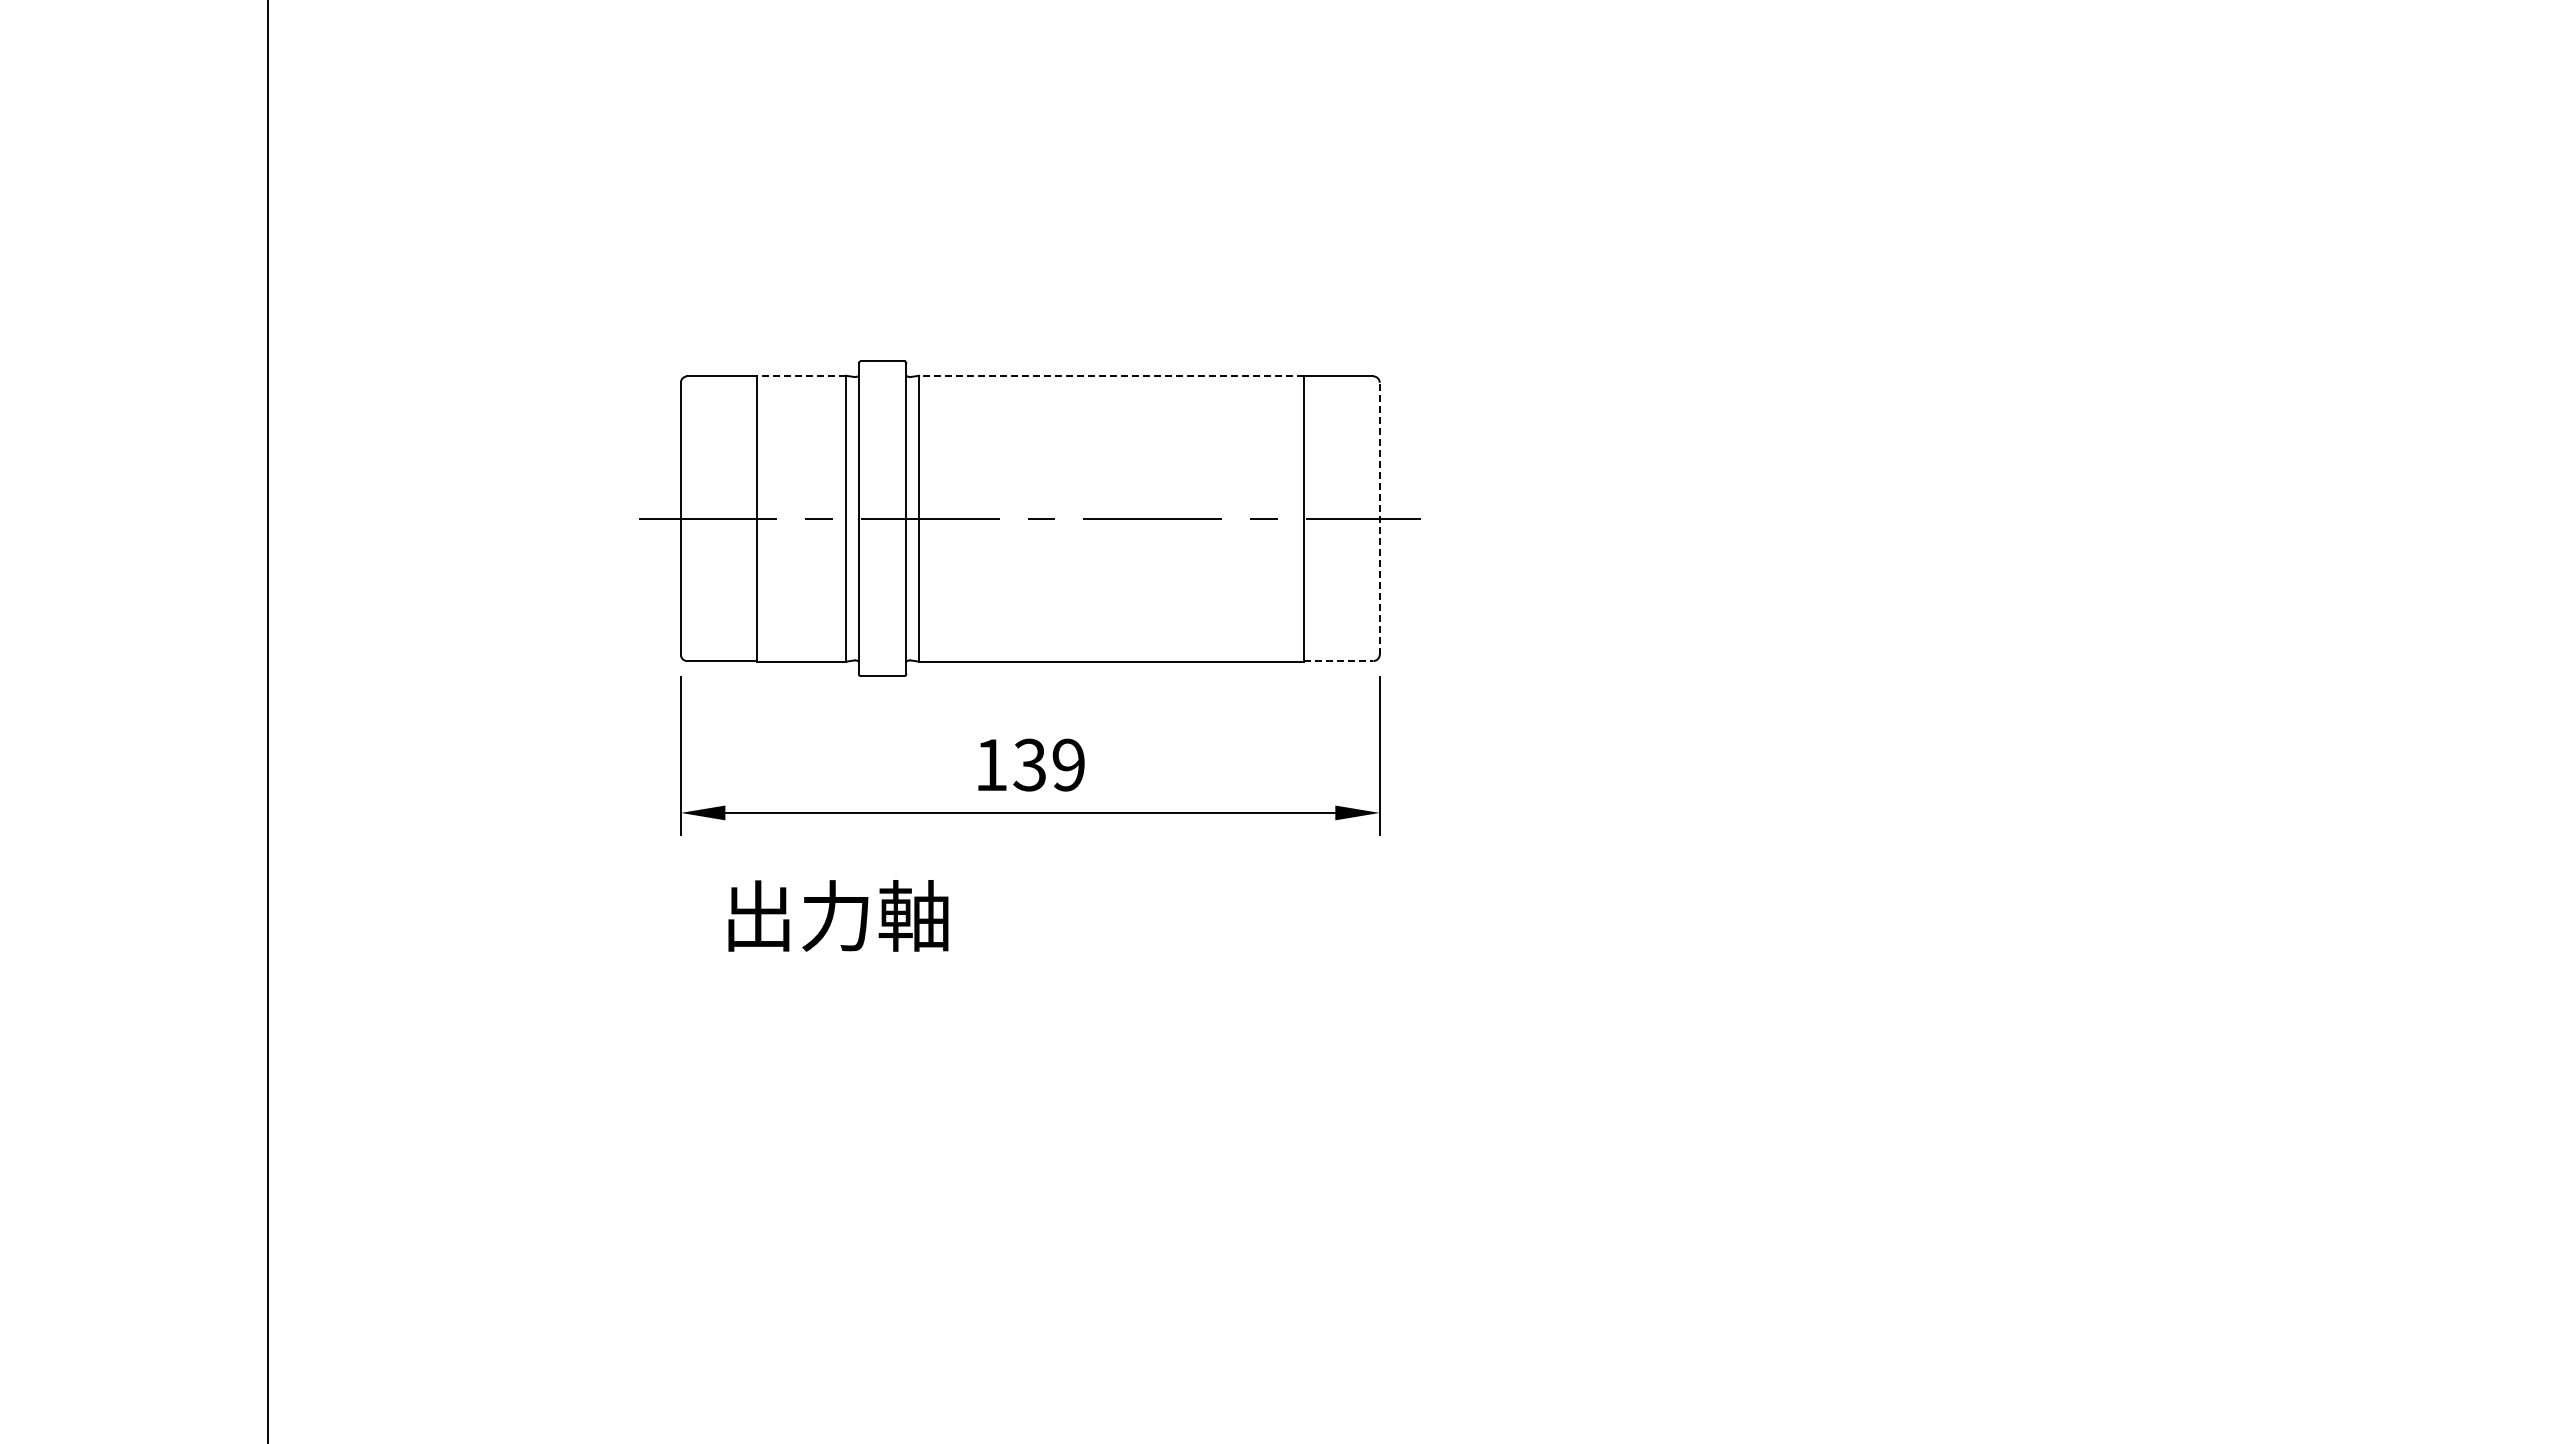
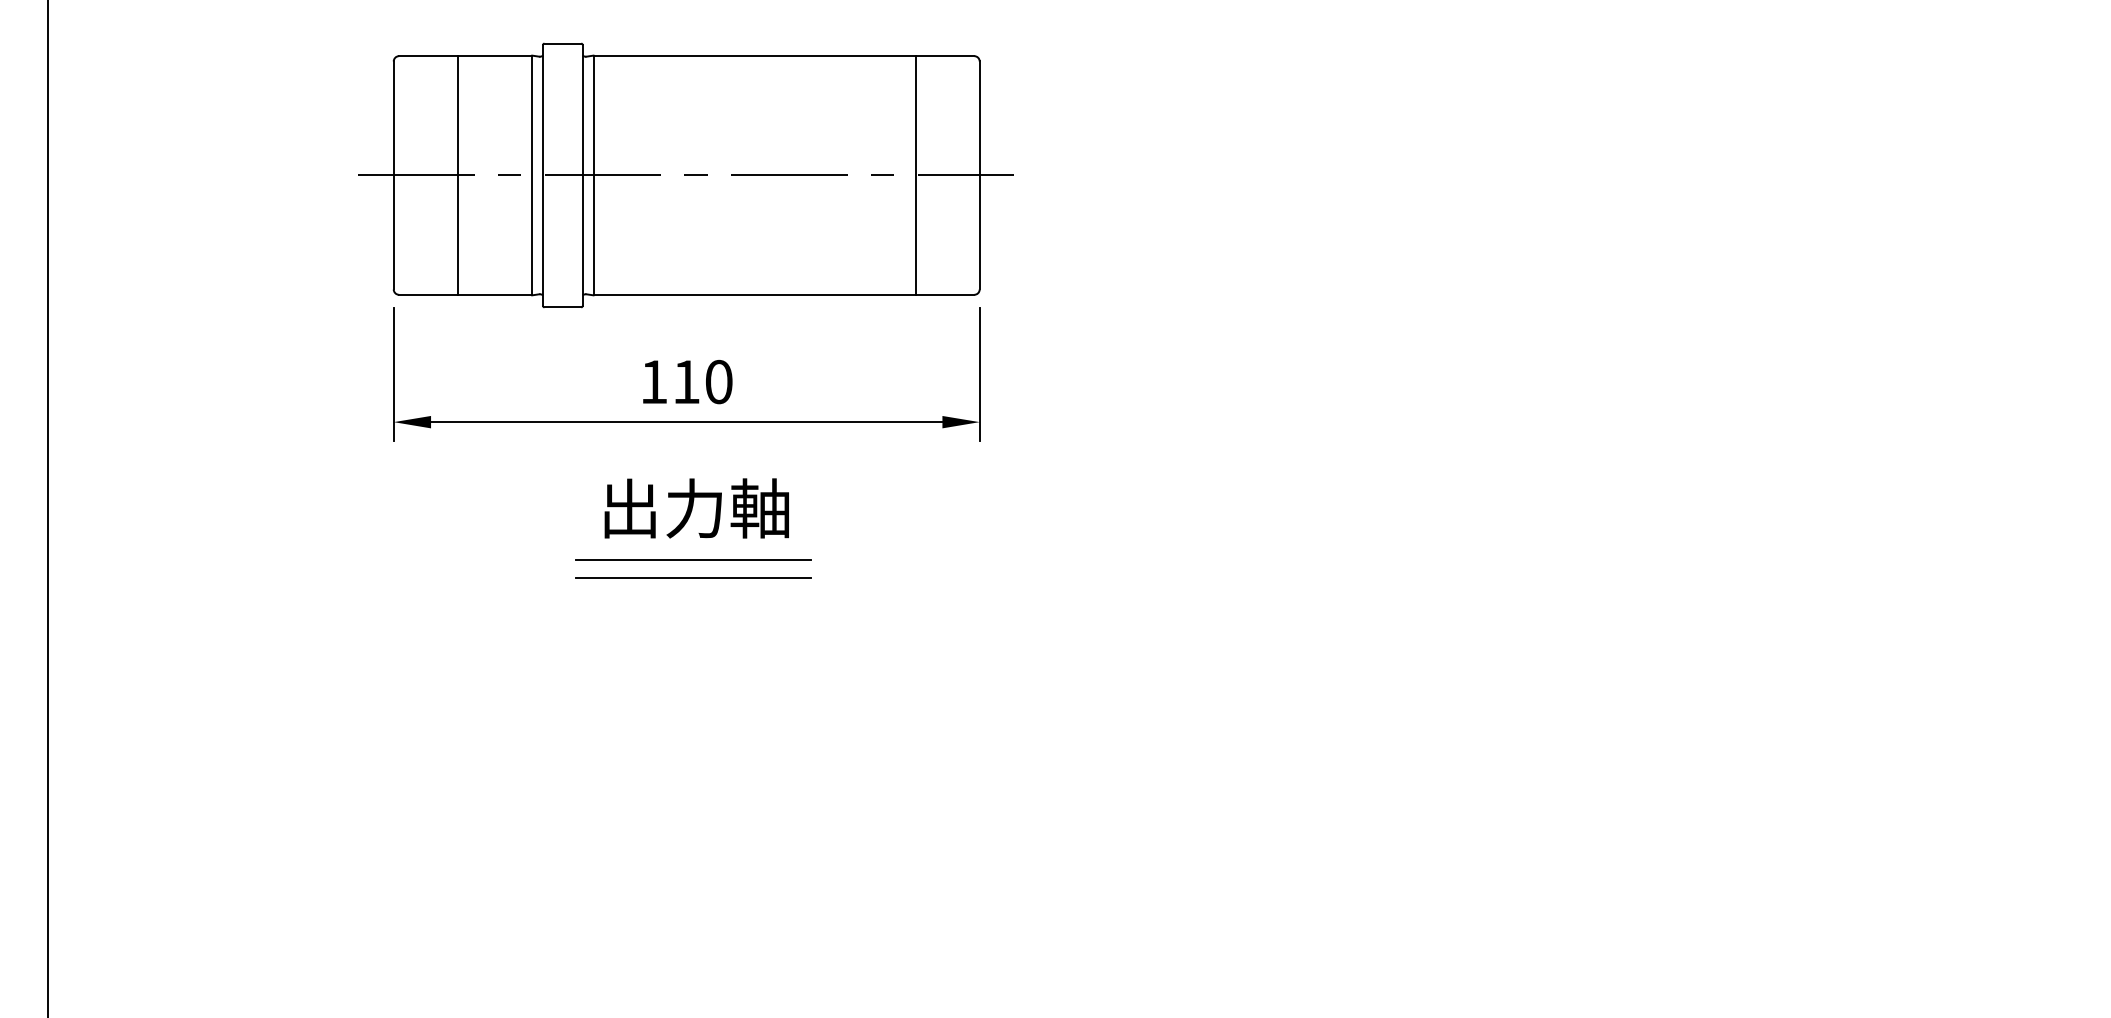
line: (801, 375) -> (494, 55), dashed -> solid
line: (1110, 375) -> (753, 55), dashed -> solid
line: (1379, 518) -> (979, 175), dashed -> solid
line: (1338, 661) -> (945, 295), dashed -> solid
text: (1048, 764) -> (701, 381), 139 -> 110
text: (838, 915) -> (696, 508), moved
line: (1038, 977) -> (693, 560), added
line: (1038, 998) -> (693, 577), added

